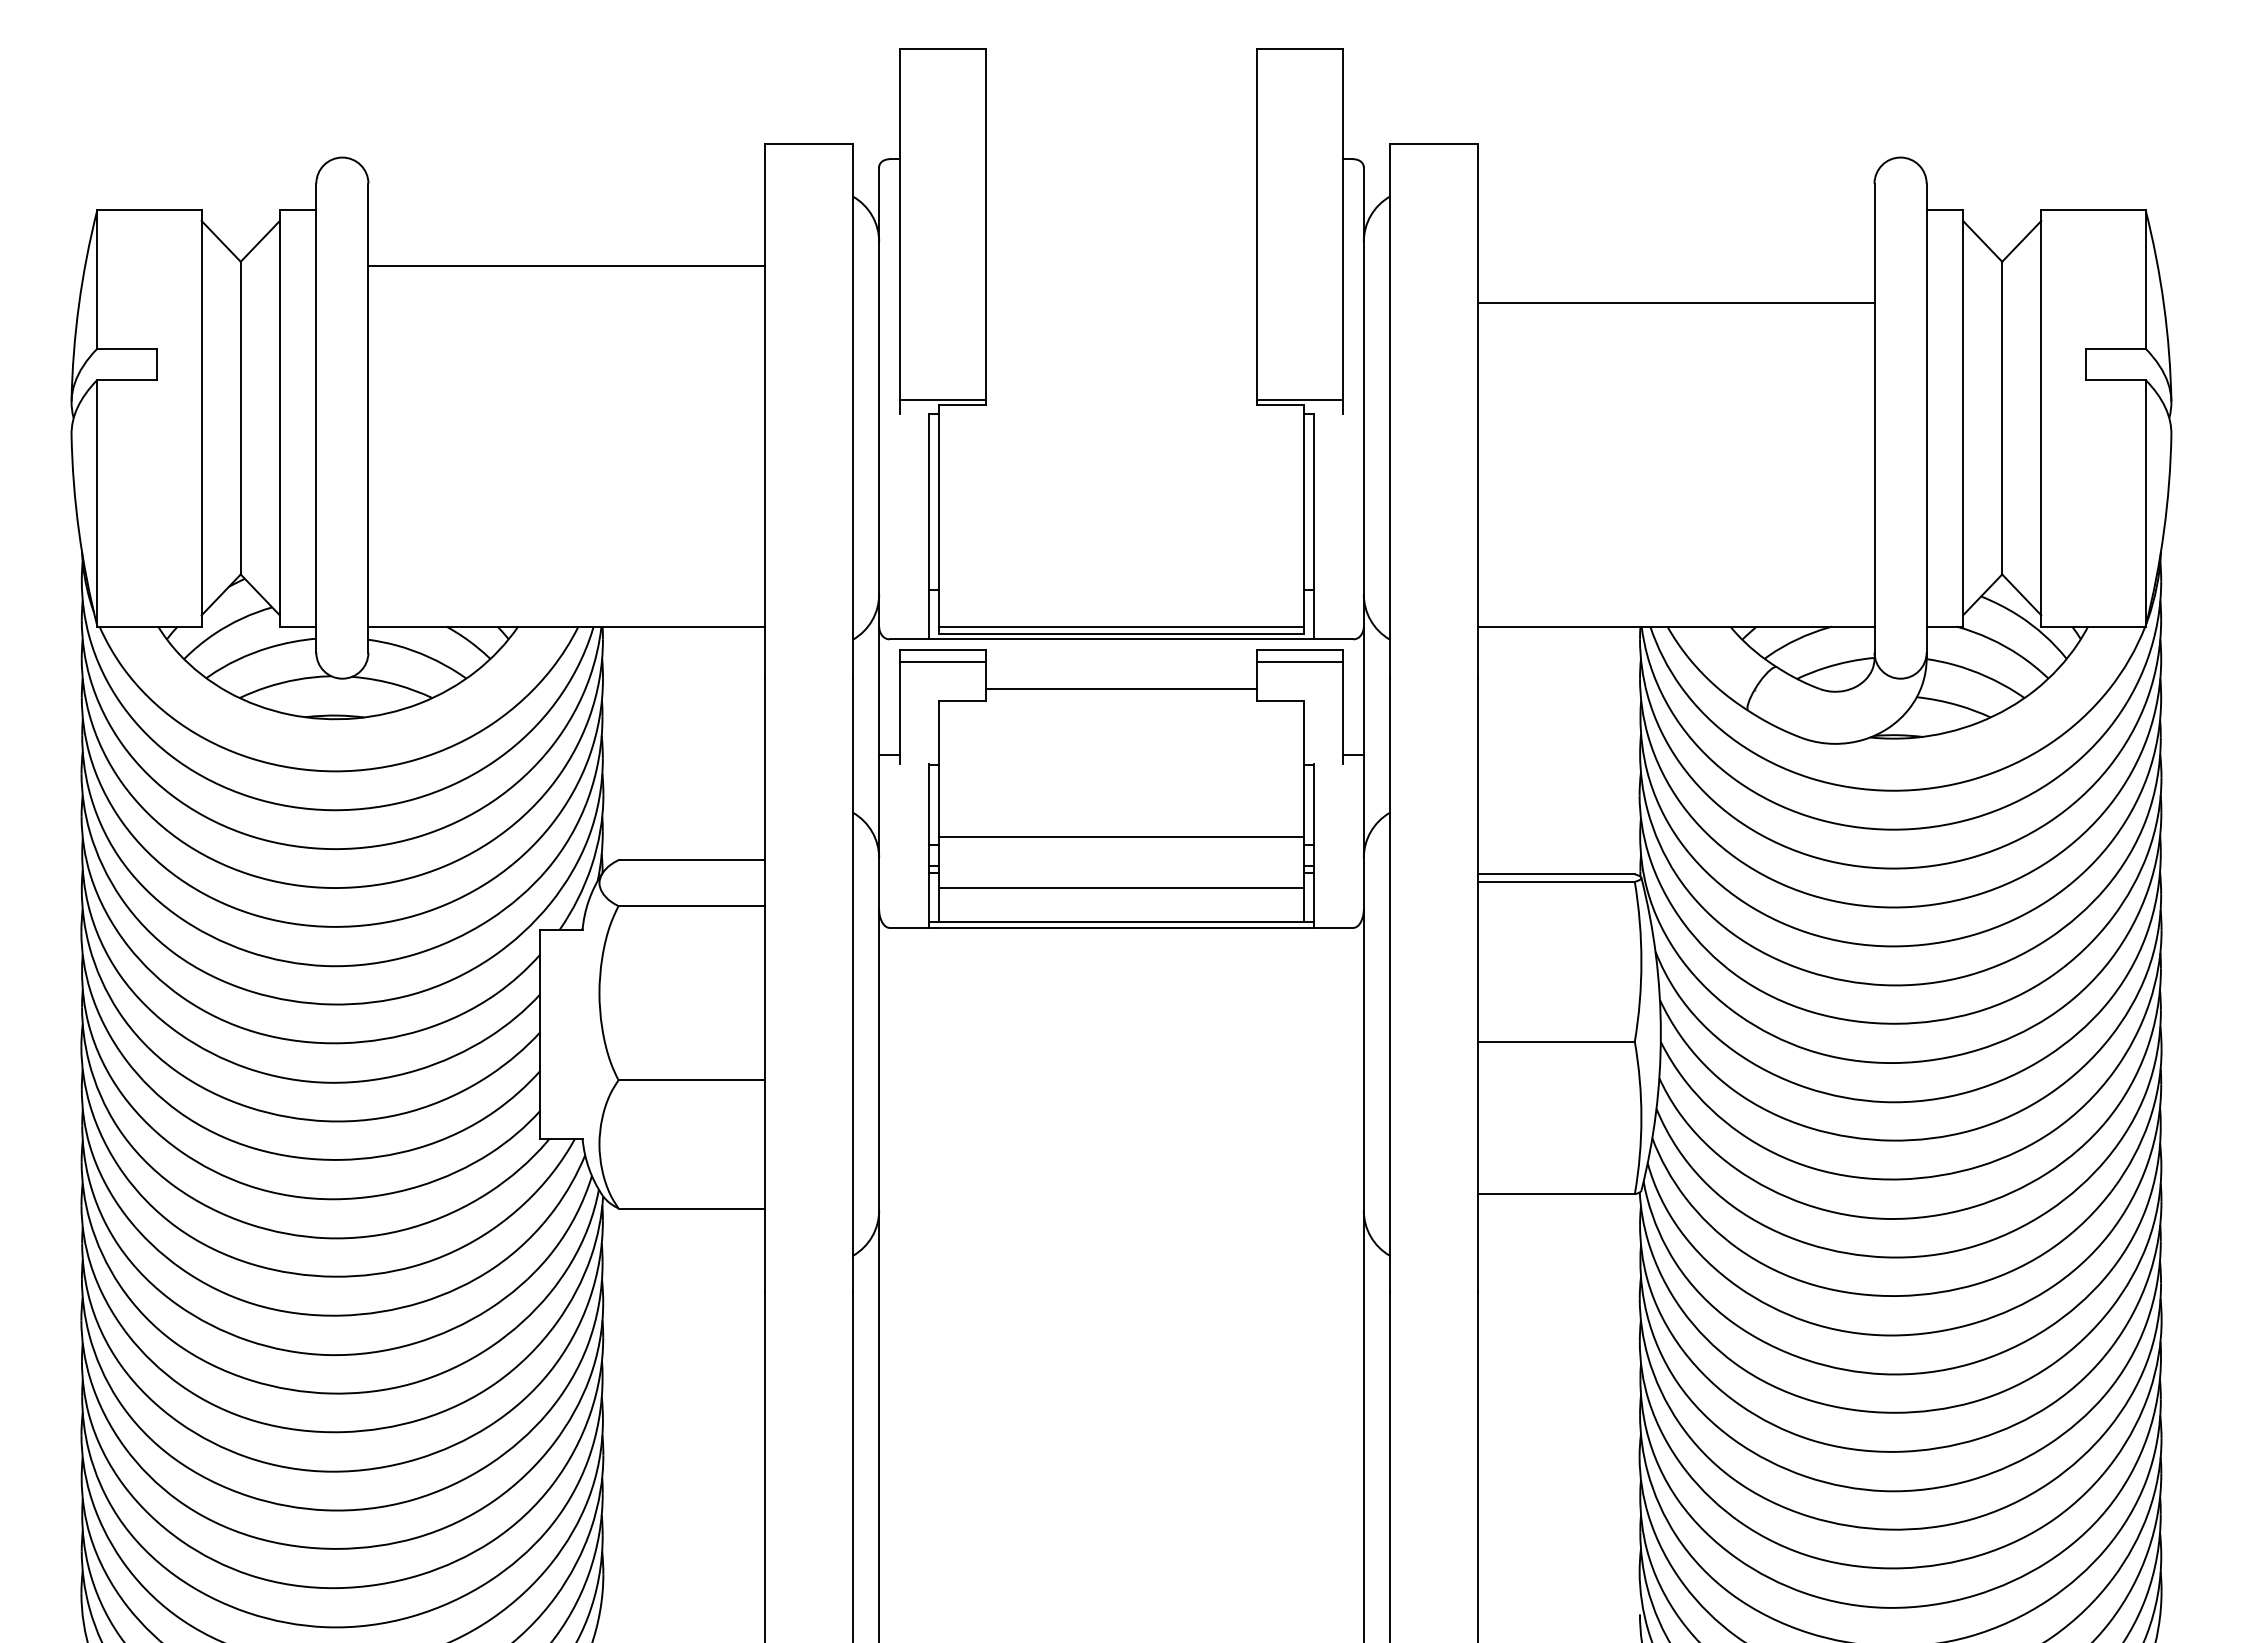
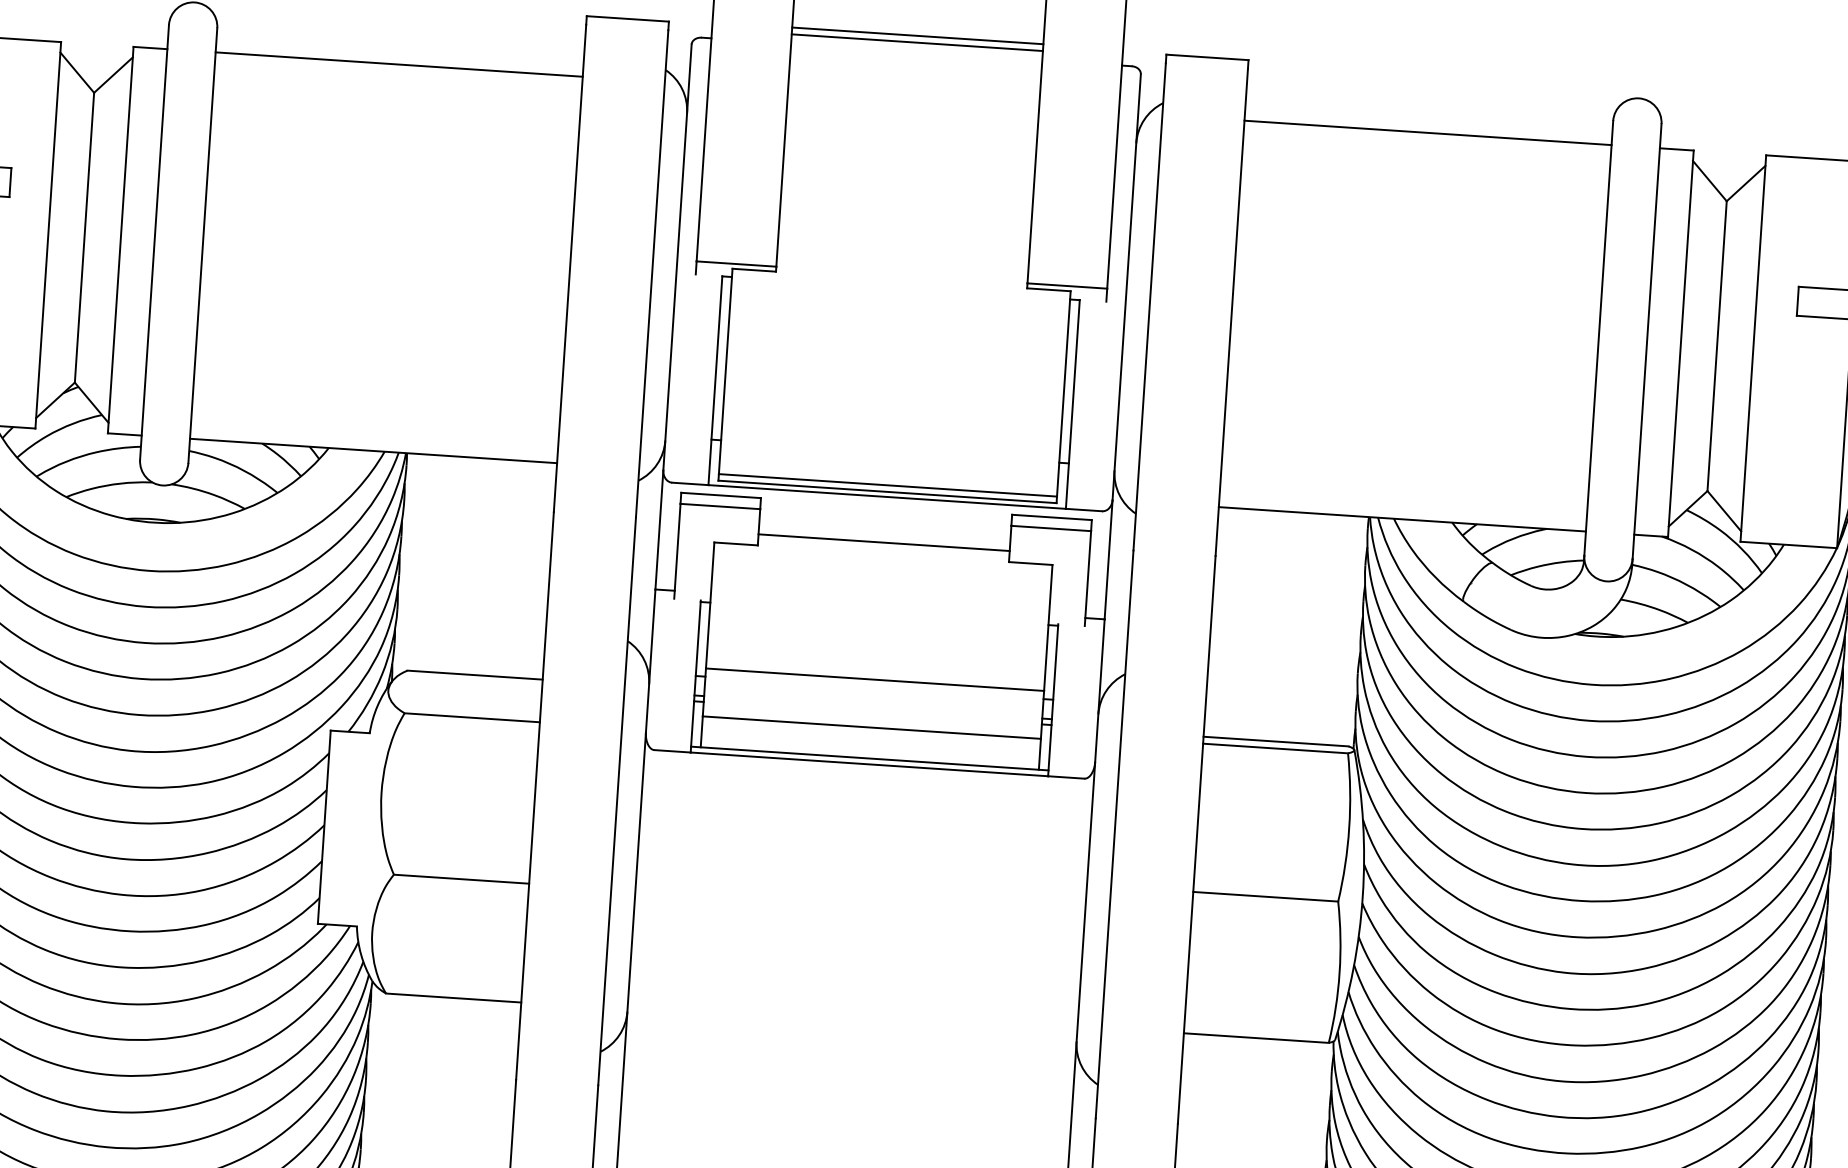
line: (1120, 141) -> (916, 35), added
line: (1120, 149) -> (916, 42), added
line: (566, 265) -> (399, 64), moved
line: (1676, 302) -> (1428, 132), moved

